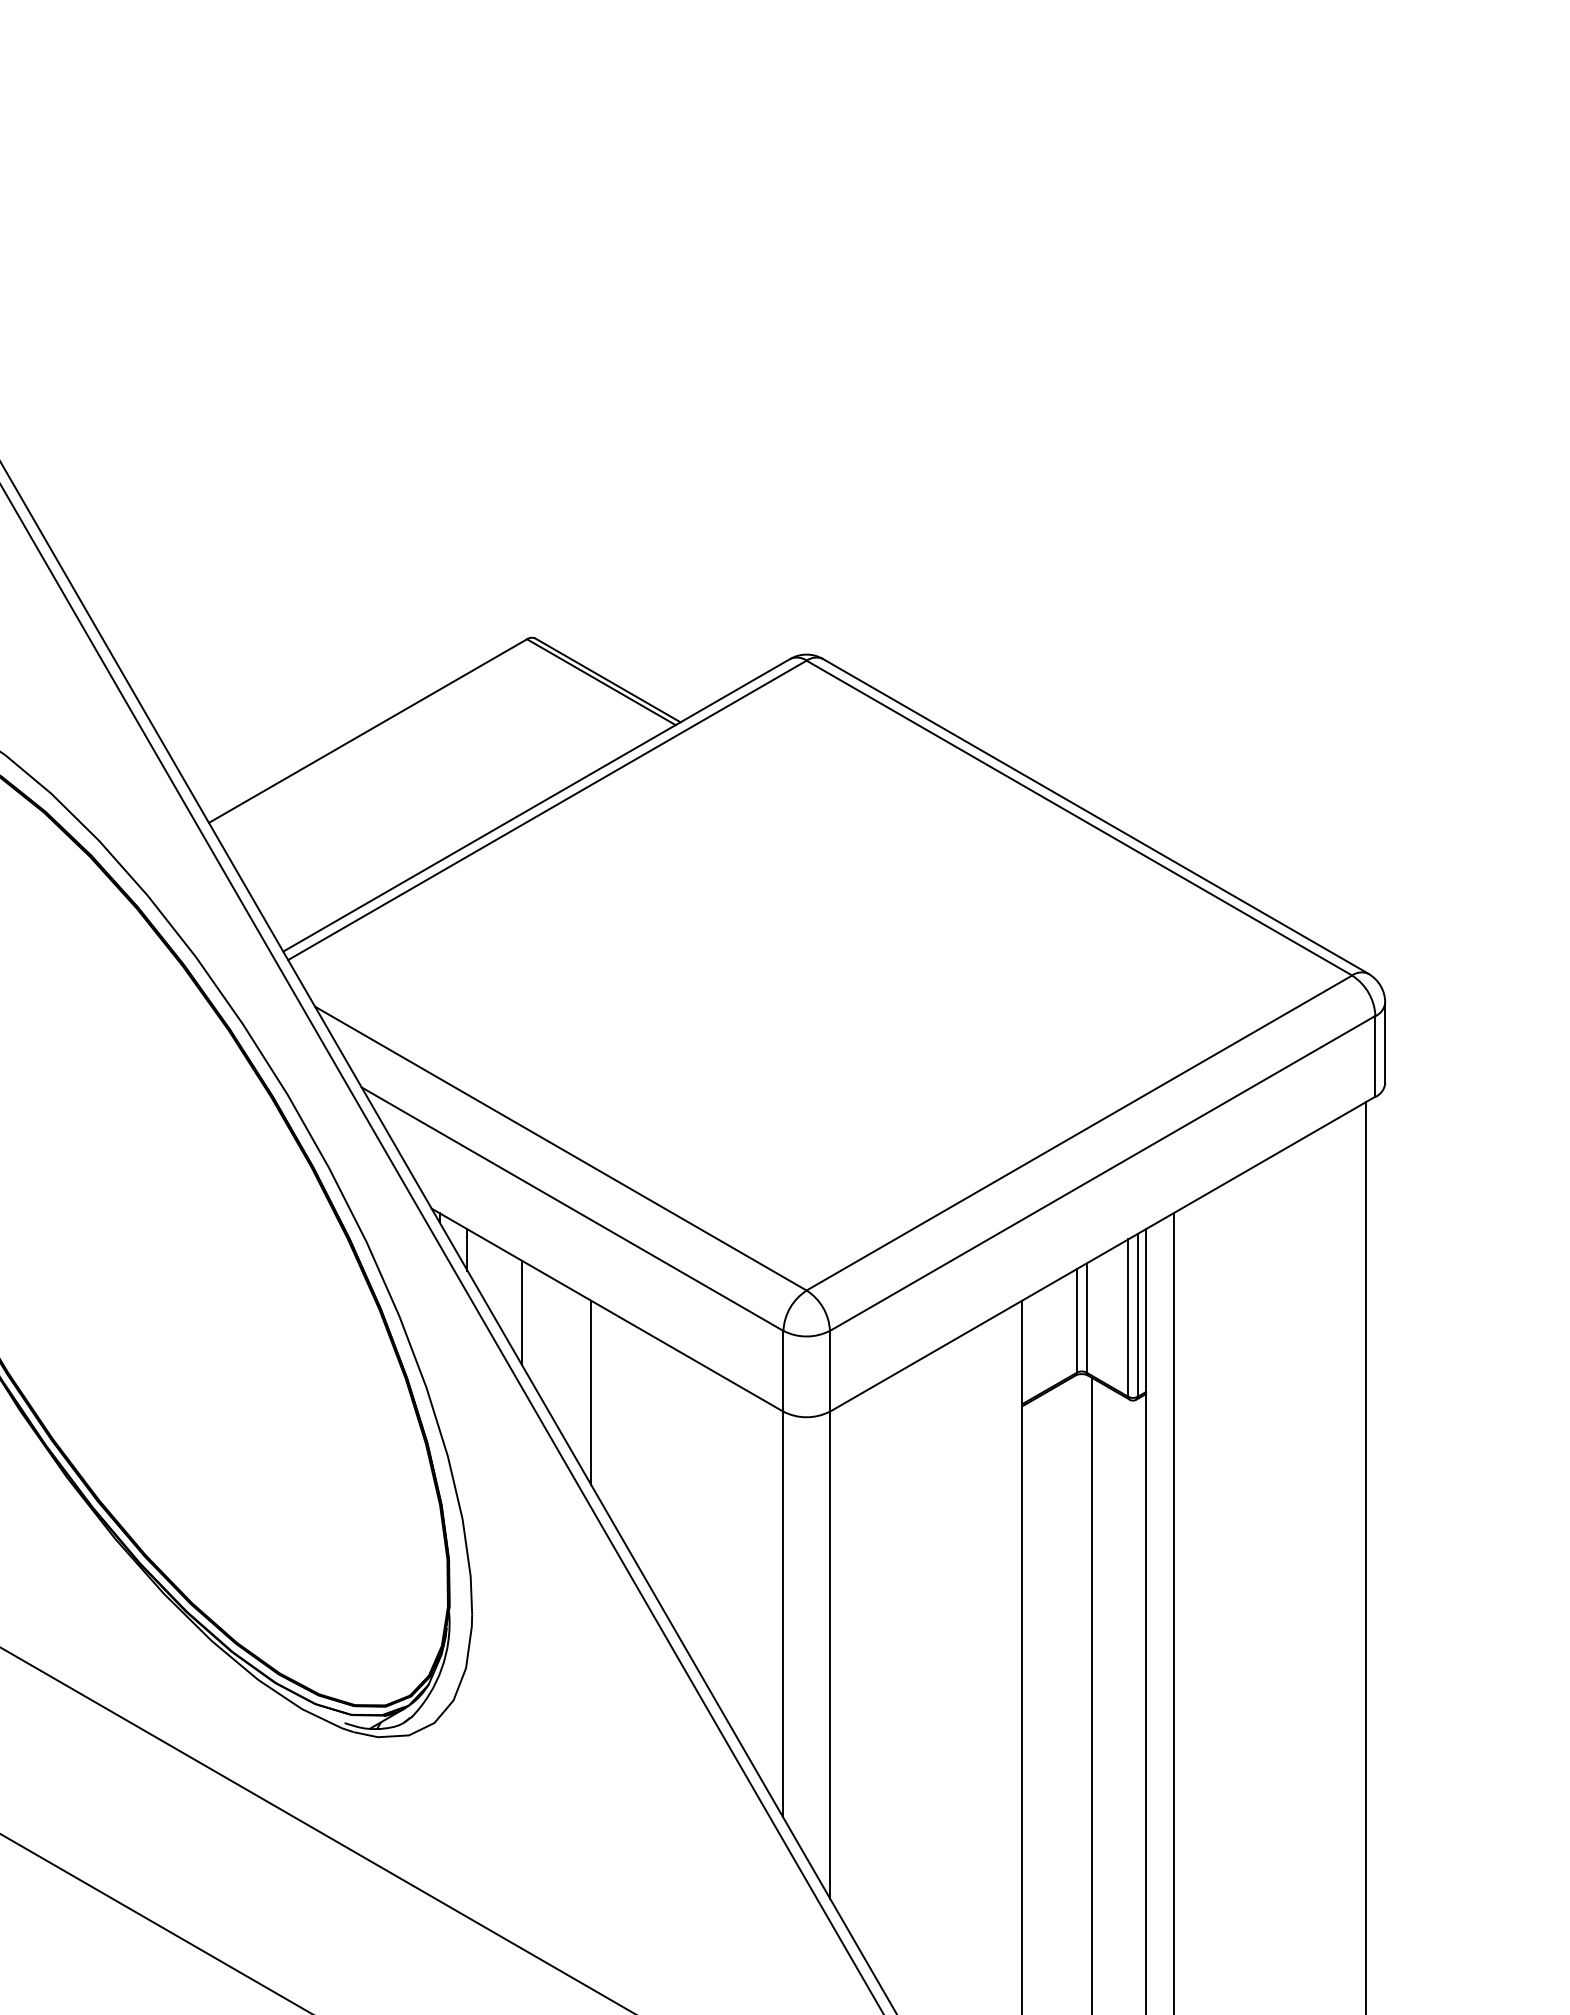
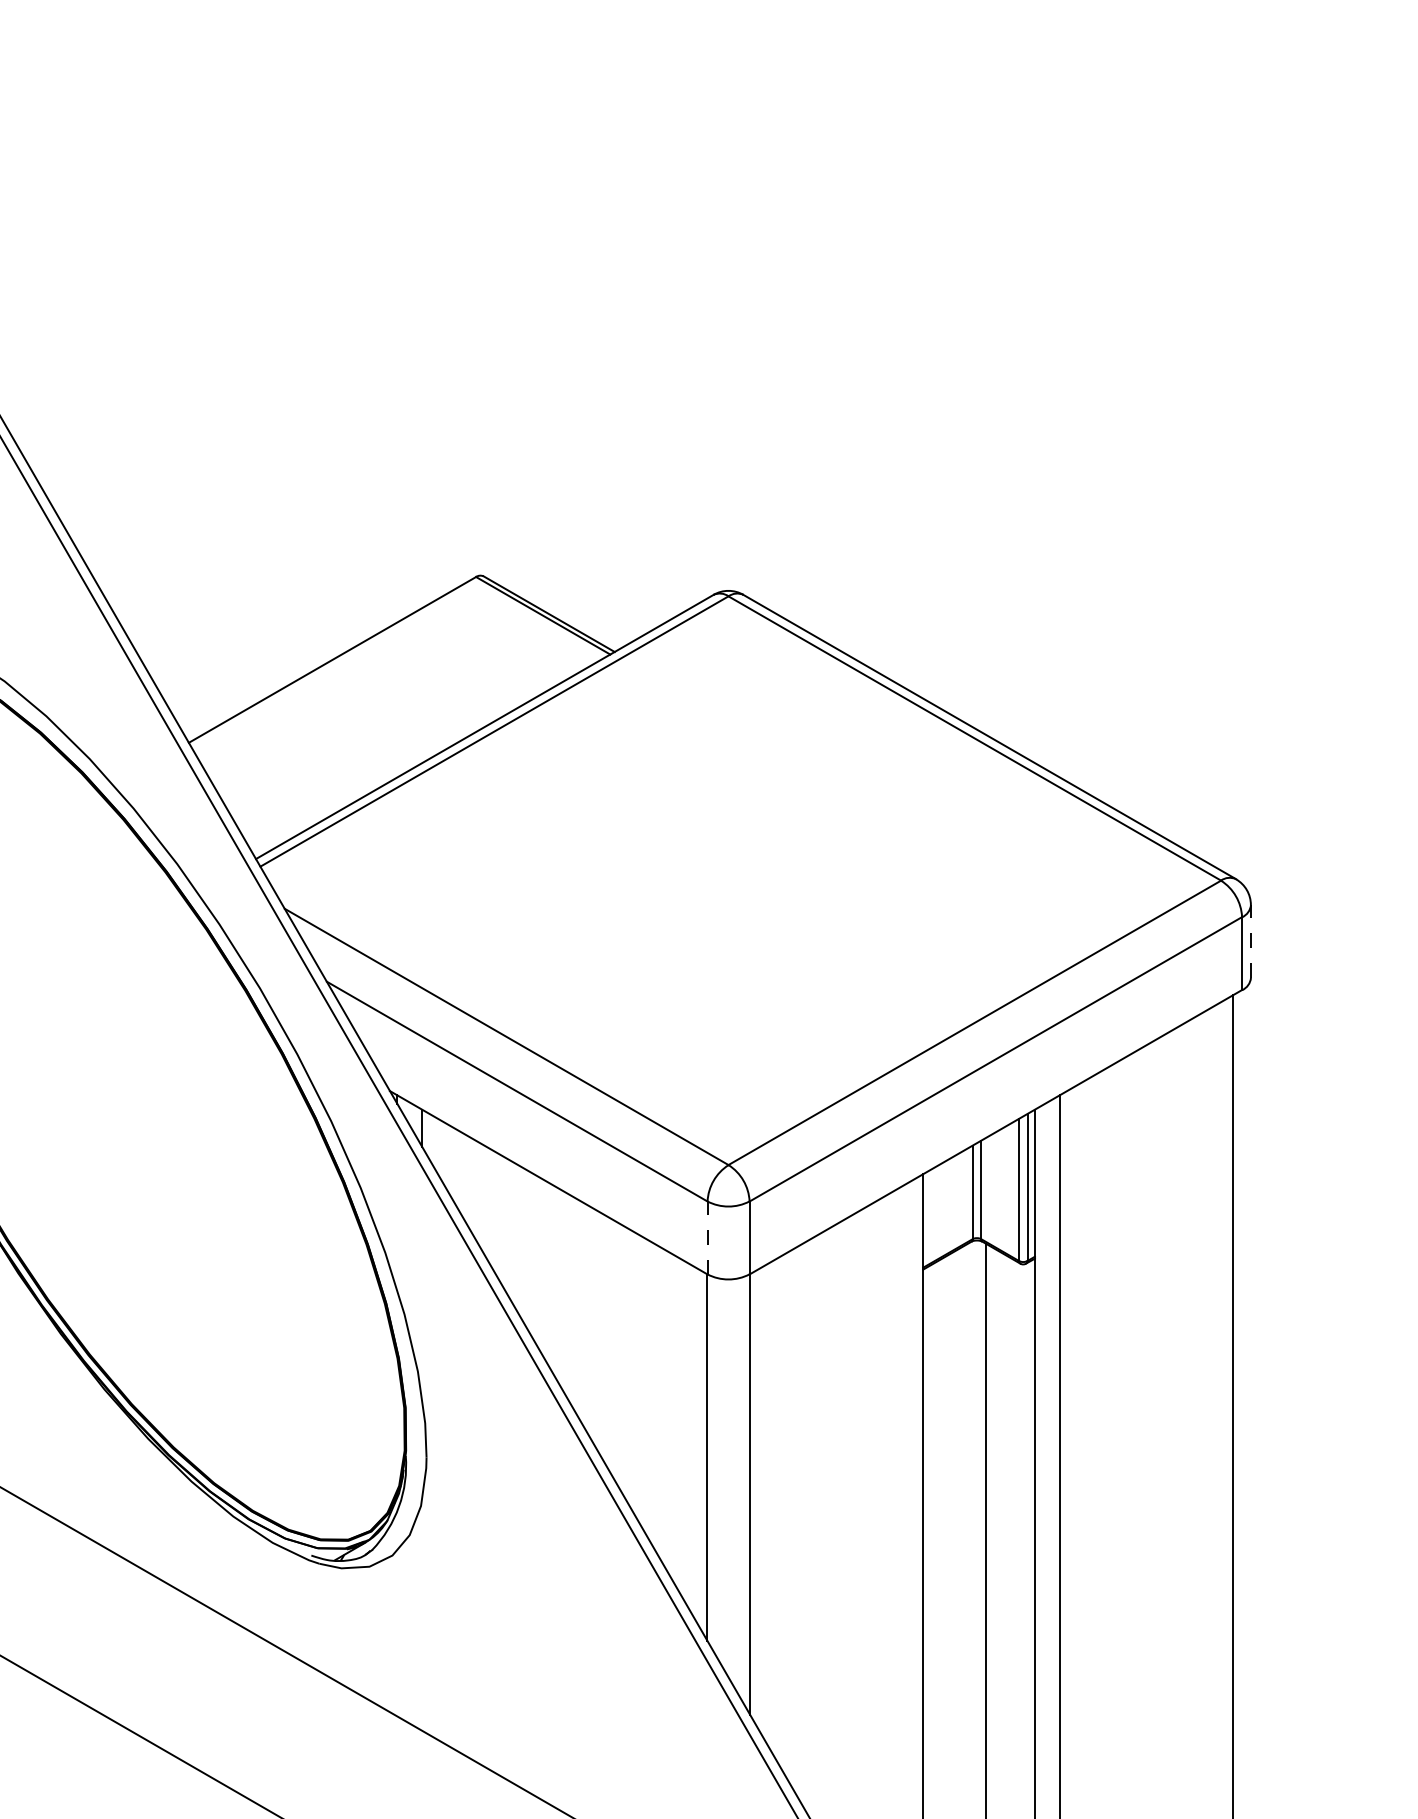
line: (1385, 1042) -> (1251, 941), solid -> dashed
line: (521, 1312) -> (471, 1184), removed
line: (783, 1370) -> (707, 1237), solid -> dashed
line: (591, 1392) -> (534, 1257), removed

